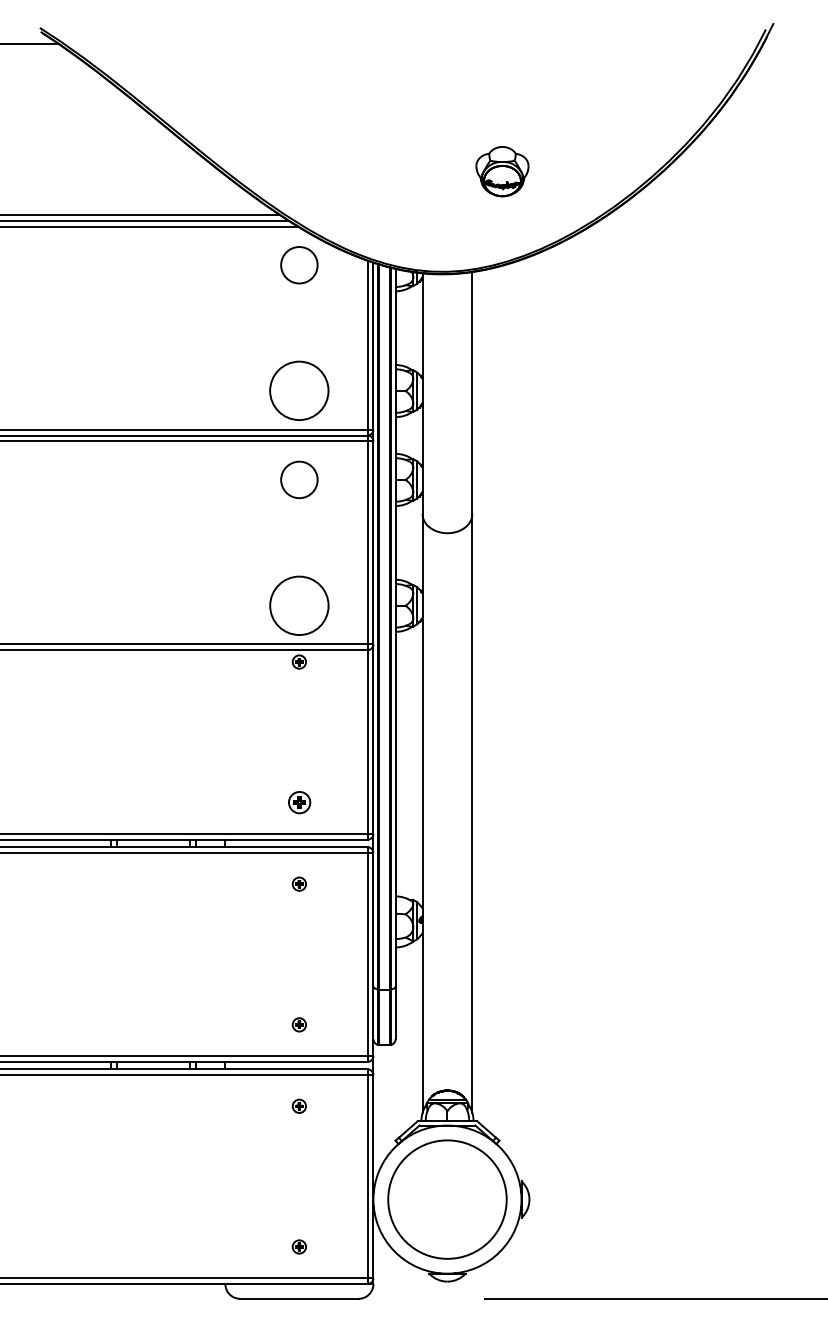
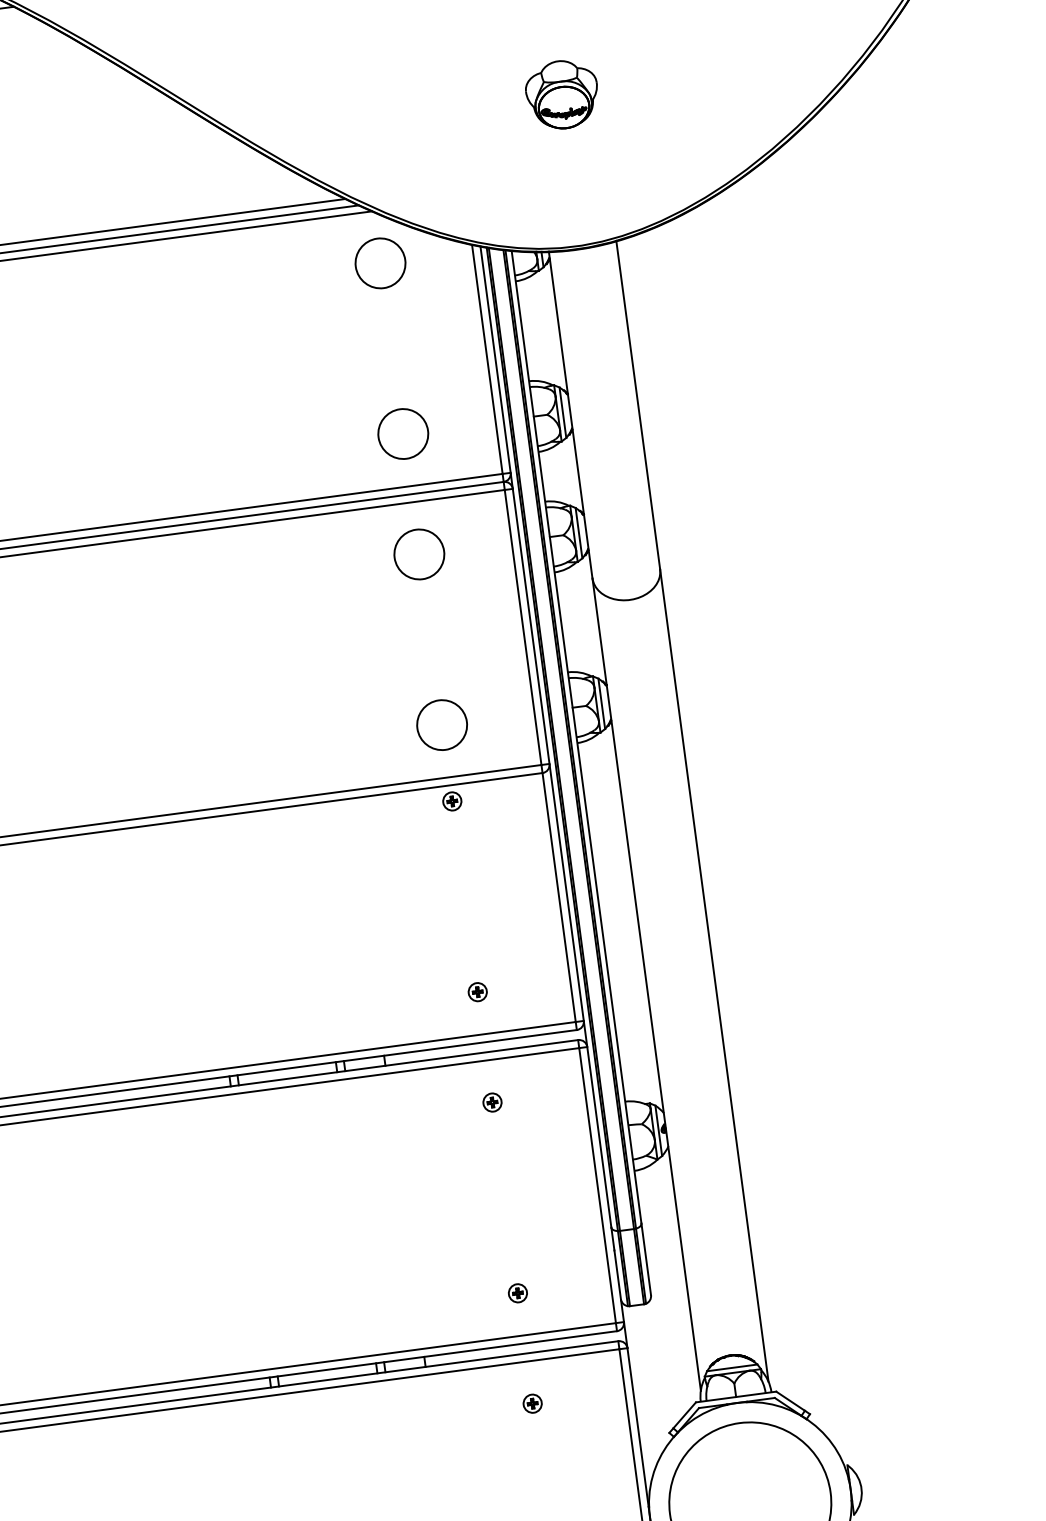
part: (502, 171) -> (562, 94), moved
circle: (299, 391) -> (403, 434), size x0.62
circle: (299, 605) -> (442, 724), size x0.62
part: (298, 802) -> (476, 991), size x0.62

